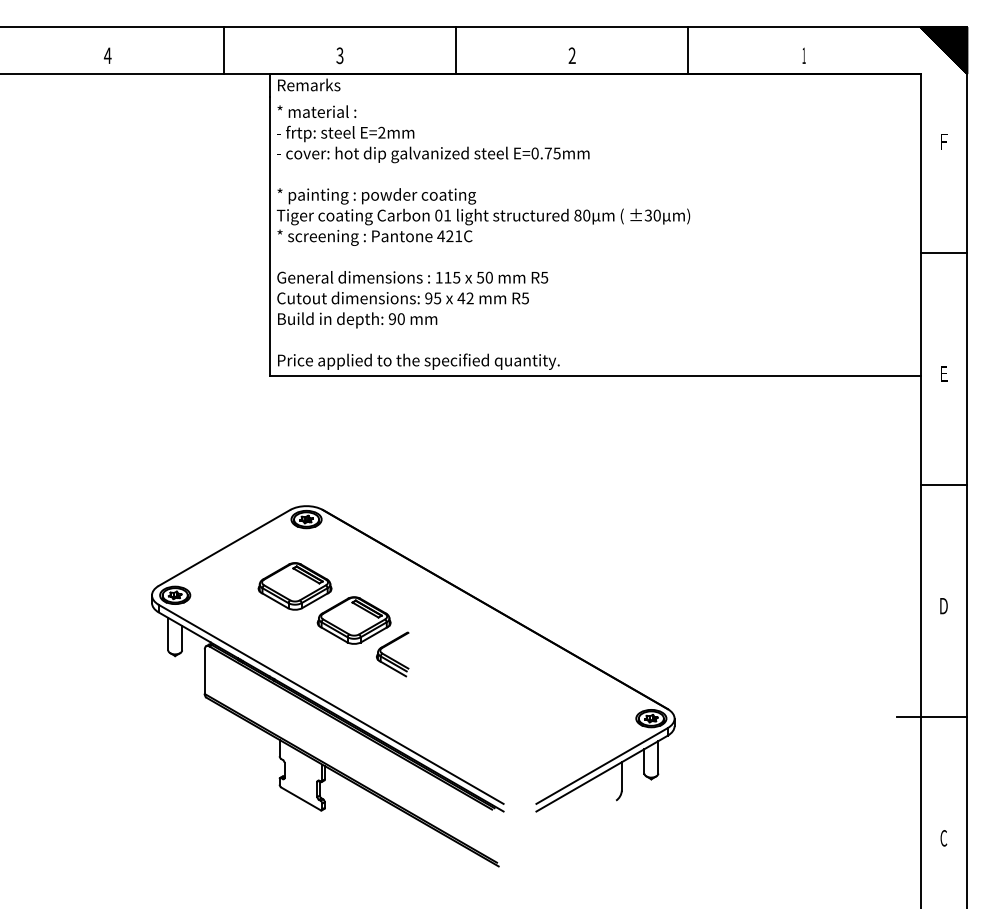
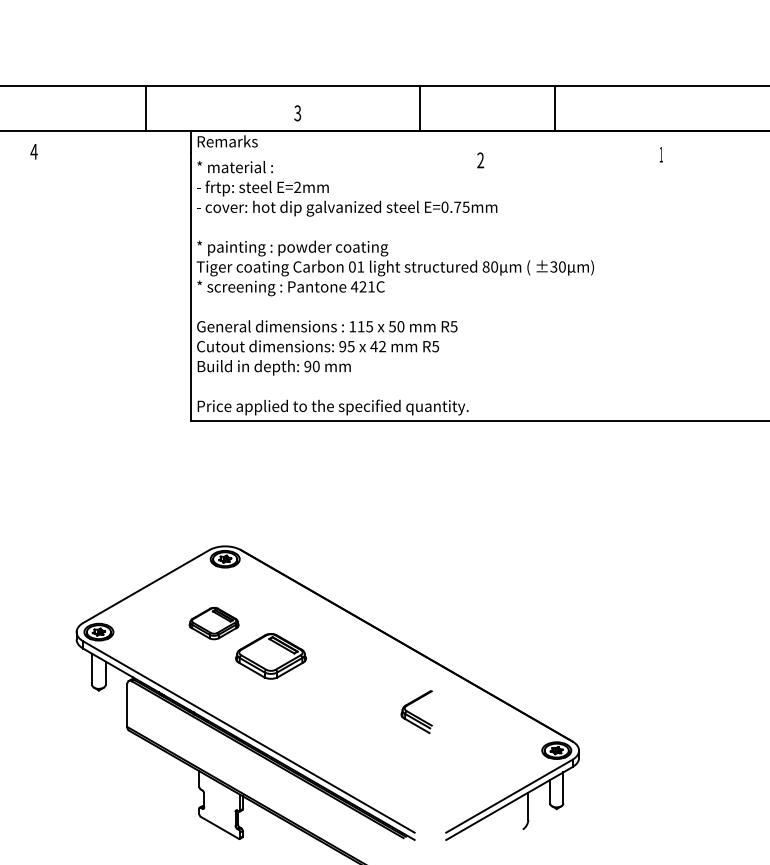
line: (456, 50) -> (420, 108), moved
line: (688, 50) -> (554, 108), moved
text: (107, 55) -> (33, 151), moved
text: (339, 55) -> (297, 113), moved
text: (571, 55) -> (479, 160), moved
text: (803, 55) -> (660, 154), moved
part: (294, 586) -> (213, 623), size x0.7
part: (392, 654) -> (416, 712), moved

